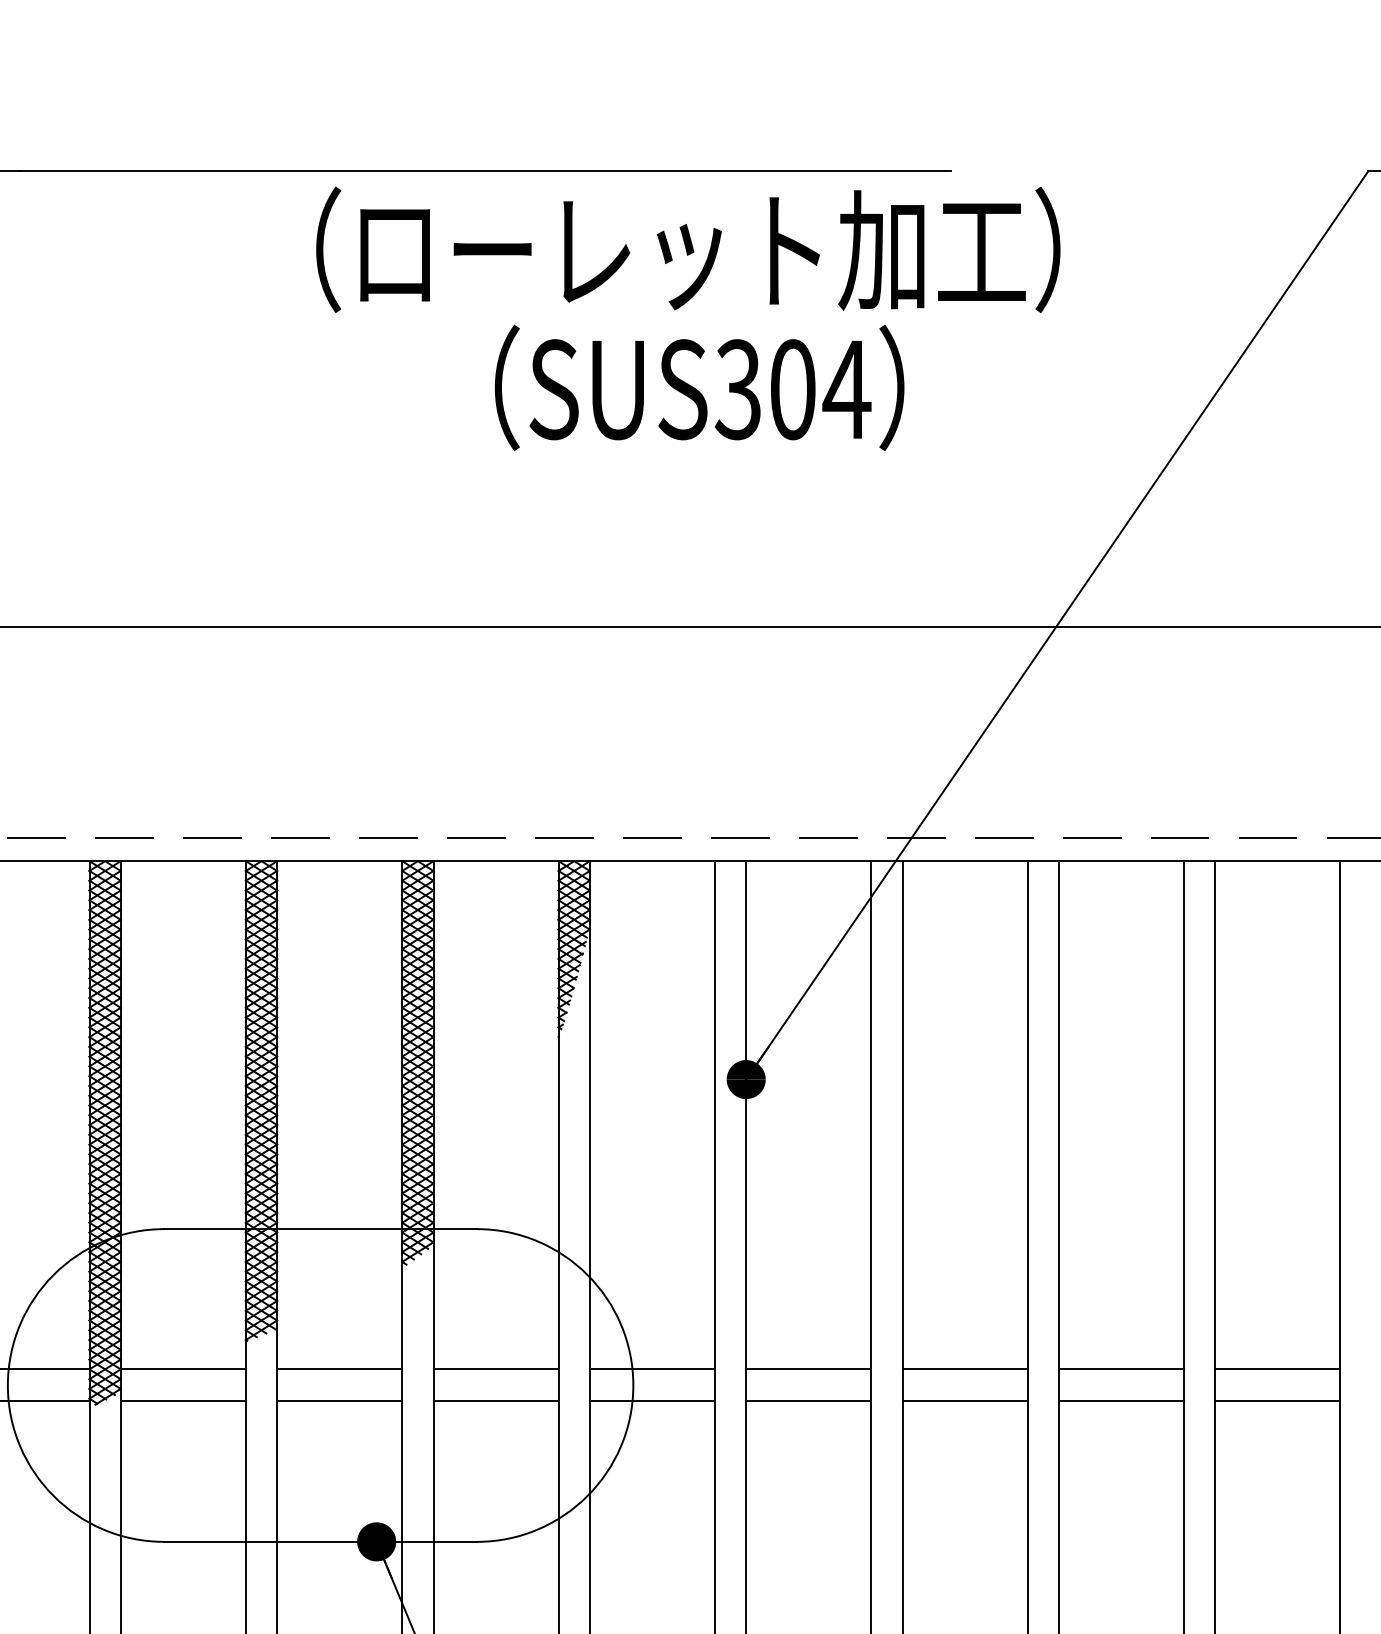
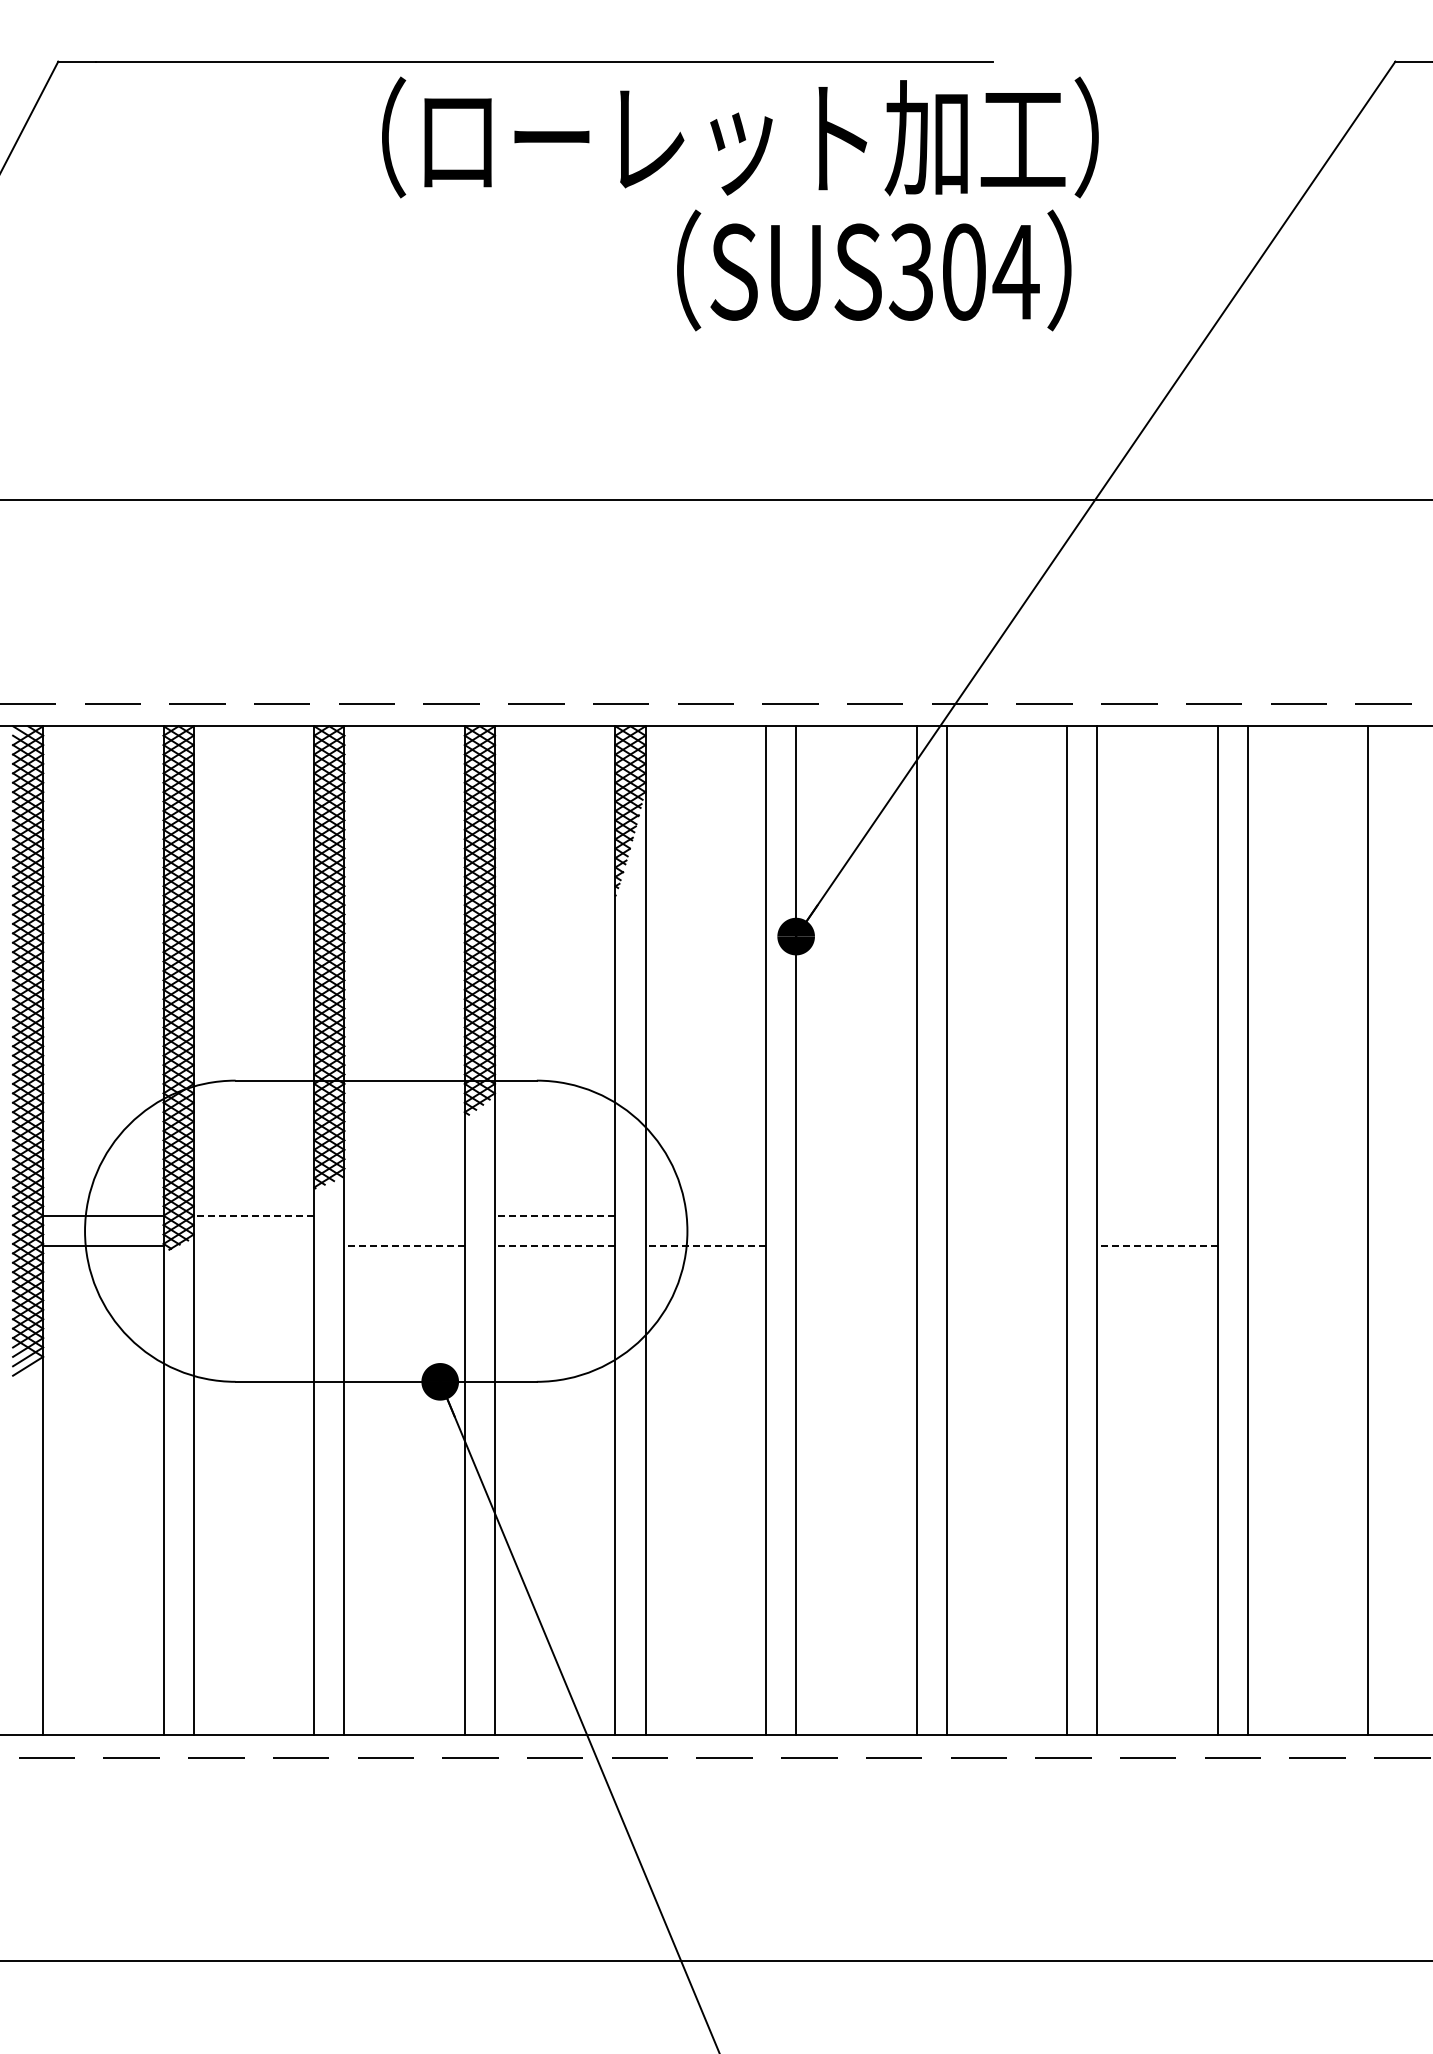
text: (699, 387) -> (874, 270), moved
line: (182, 1369) -> (253, 1215), solid -> dashed
line: (339, 1369) -> (404, 1215), removed
line: (495, 1369) -> (554, 1215), solid -> dashed
line: (652, 1369) -> (705, 1215), removed
line: (808, 1369) -> (856, 1215), removed
line: (964, 1369) -> (1006, 1215), removed
line: (1121, 1369) -> (1157, 1215), removed
line: (1277, 1369) -> (1307, 1215), removed
line: (182, 1400) -> (253, 1245), removed
line: (339, 1400) -> (404, 1245), solid -> dashed
line: (495, 1400) -> (554, 1245), solid -> dashed
line: (652, 1400) -> (705, 1245), solid -> dashed
line: (808, 1400) -> (856, 1245), removed
line: (964, 1400) -> (1006, 1245), removed
line: (1121, 1400) -> (1157, 1245), solid -> dashed
line: (1277, 1400) -> (1307, 1245), removed

